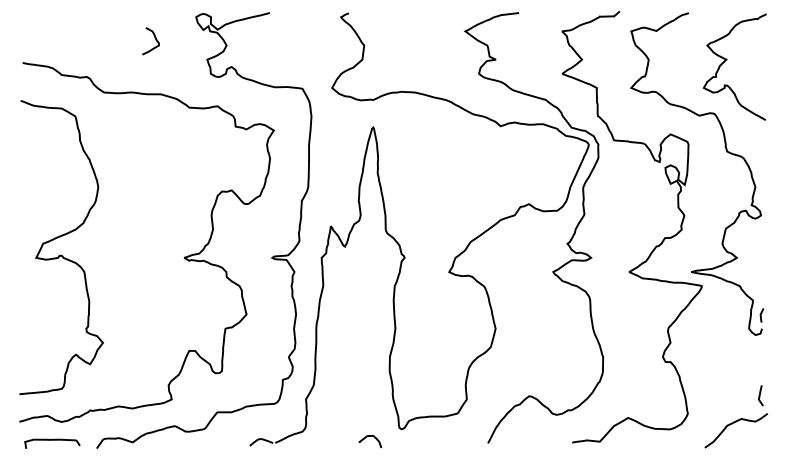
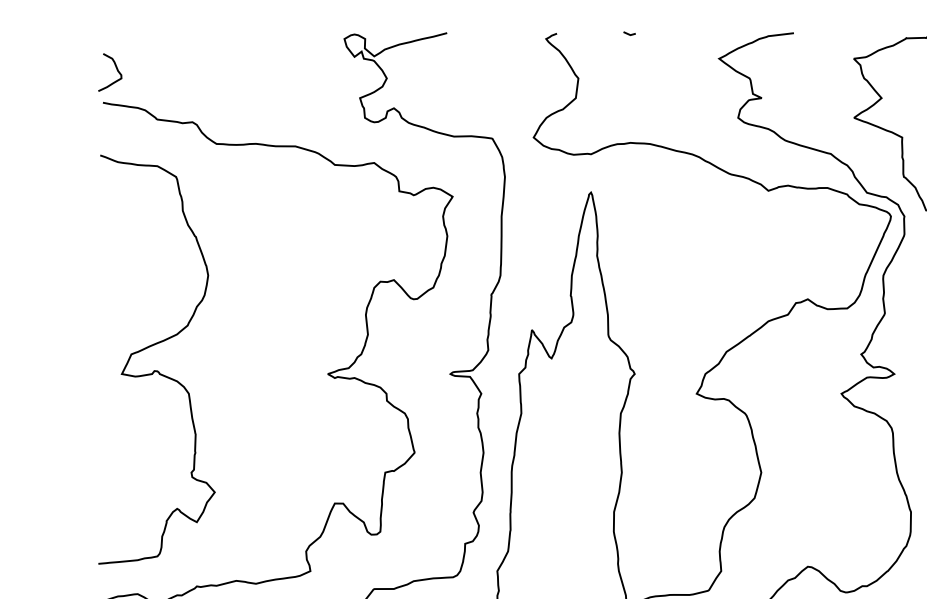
line: (400, 13) -> (628, 33), added
curve: (154, 38) -> (115, 68), moved

